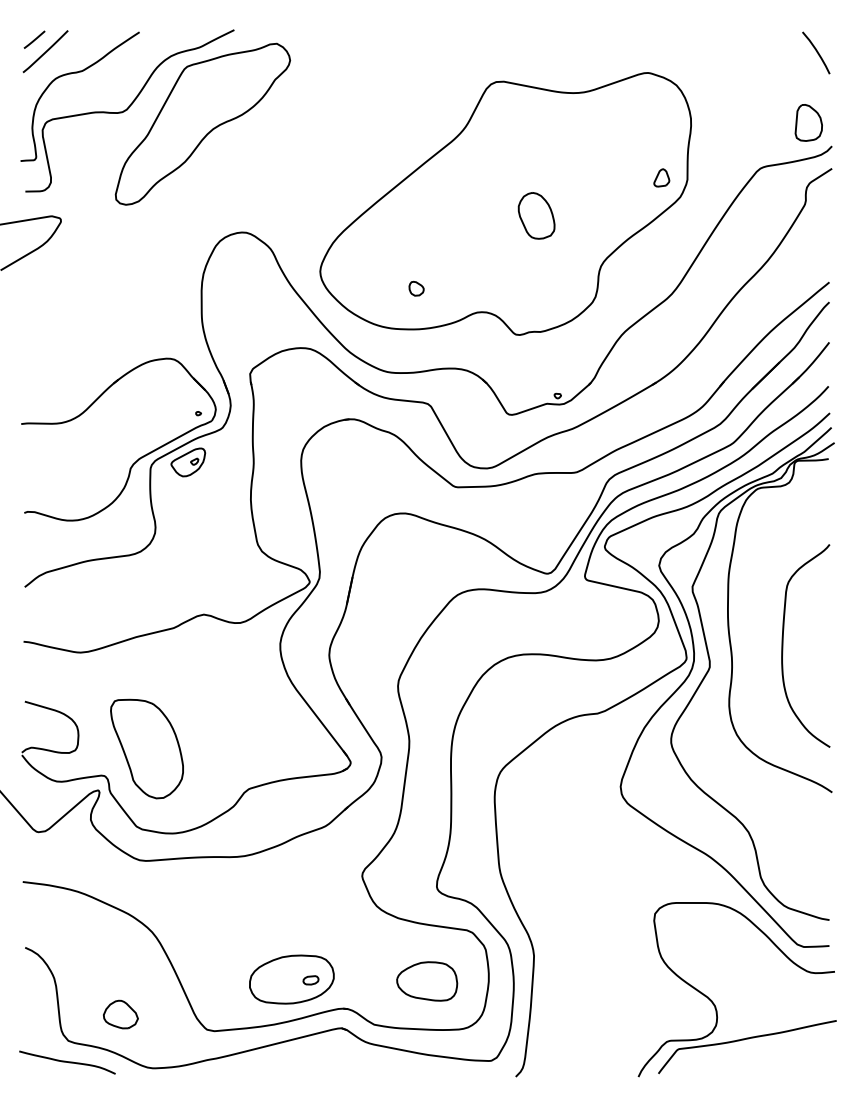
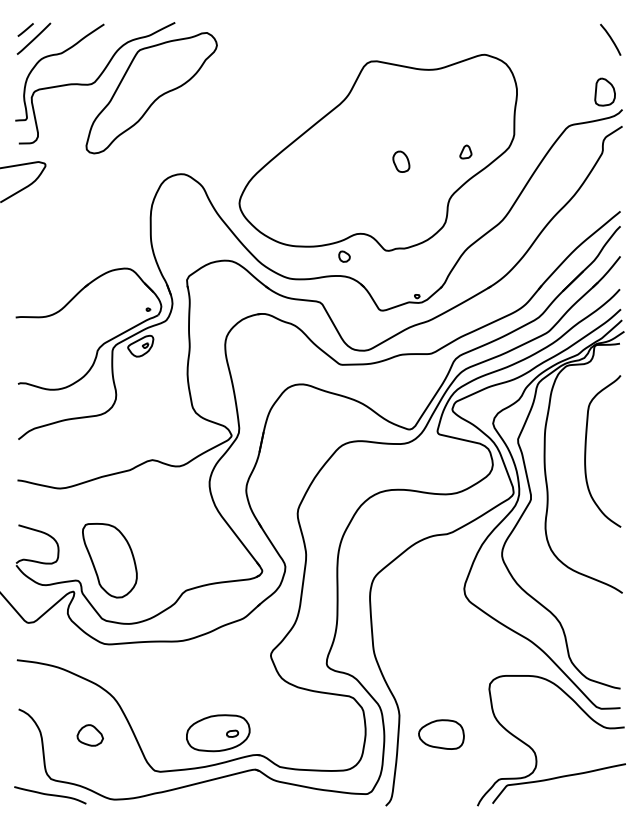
part: (661, 177) -> (465, 151), moved
part: (536, 215) -> (401, 161), size x0.6
part: (416, 288) -> (344, 256), moved
curve: (783, 645) -> (586, 451), moved
part: (427, 981) -> (441, 734), moved
part: (120, 1014) -> (90, 735), moved

